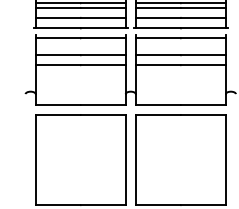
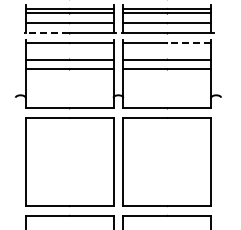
line: (57, 28) -> (46, 33), solid -> dashed
line: (203, 38) -> (189, 43), solid -> dashed

